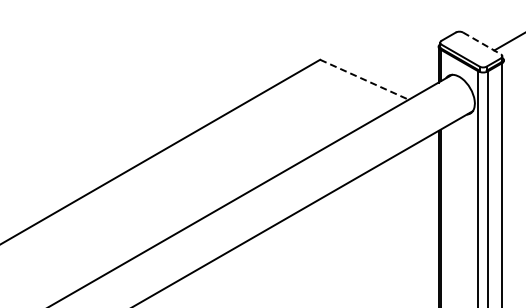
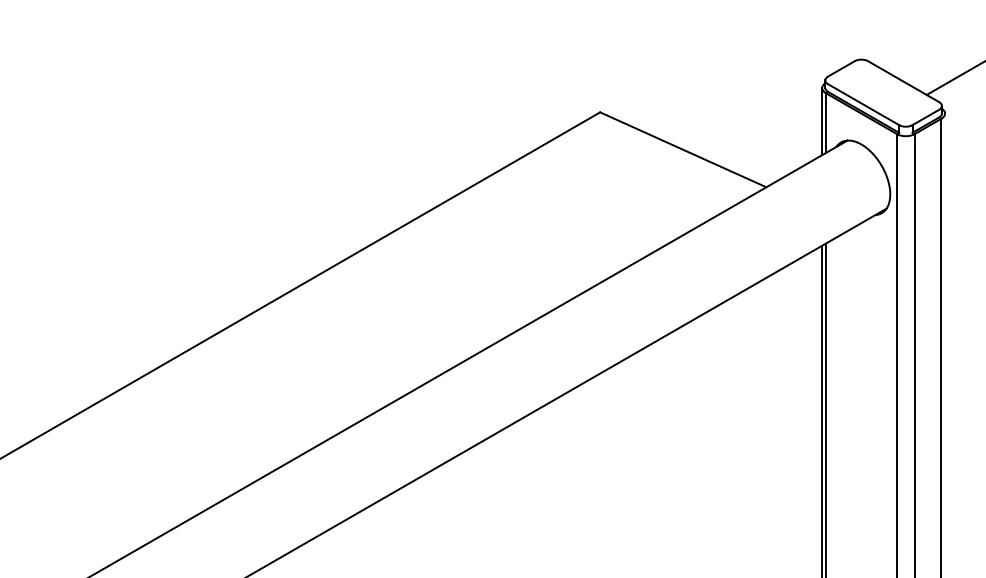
line: (481, 43) -> (902, 81), dashed -> solid
line: (364, 79) -> (683, 149), dashed -> solid

